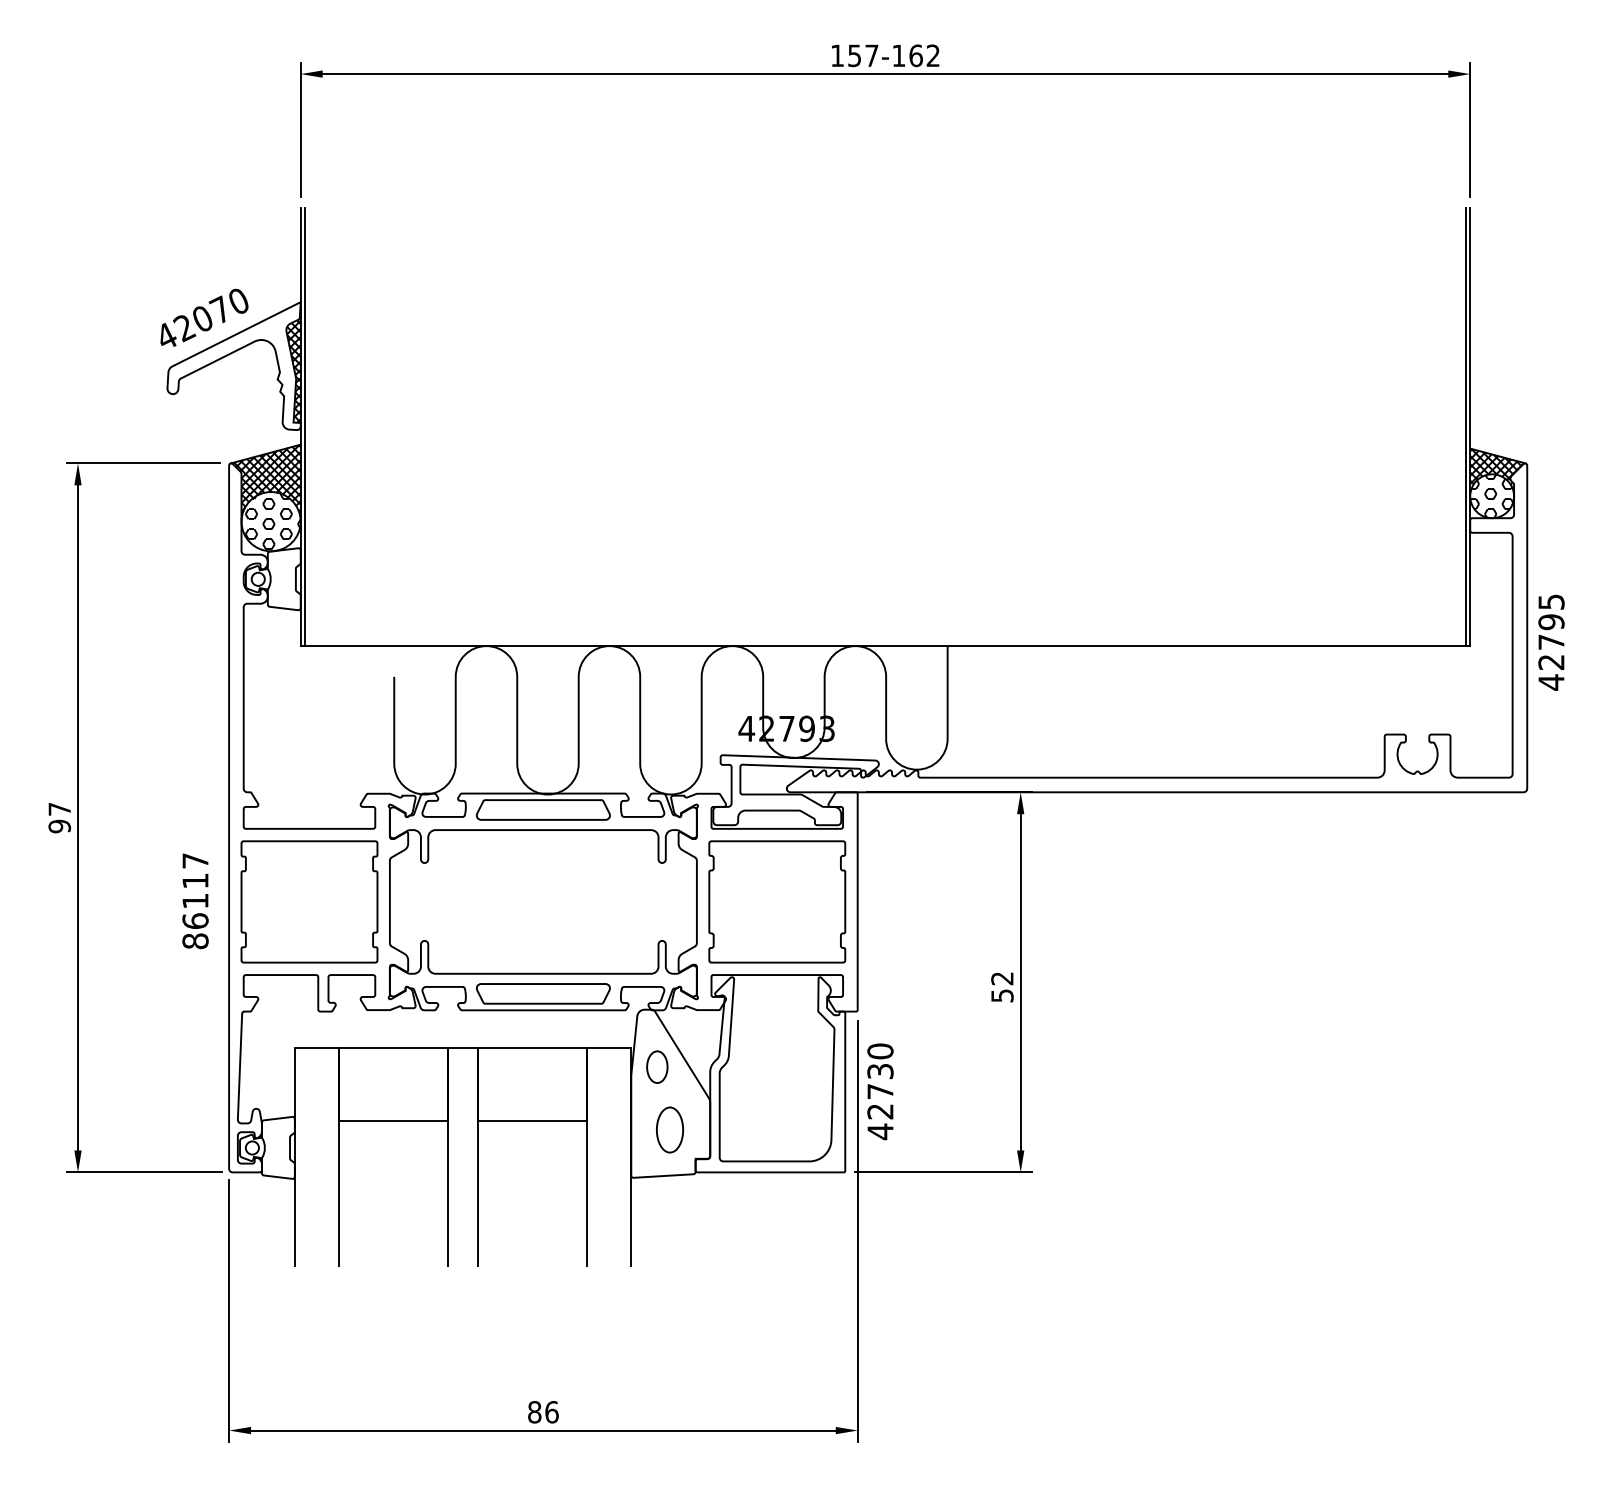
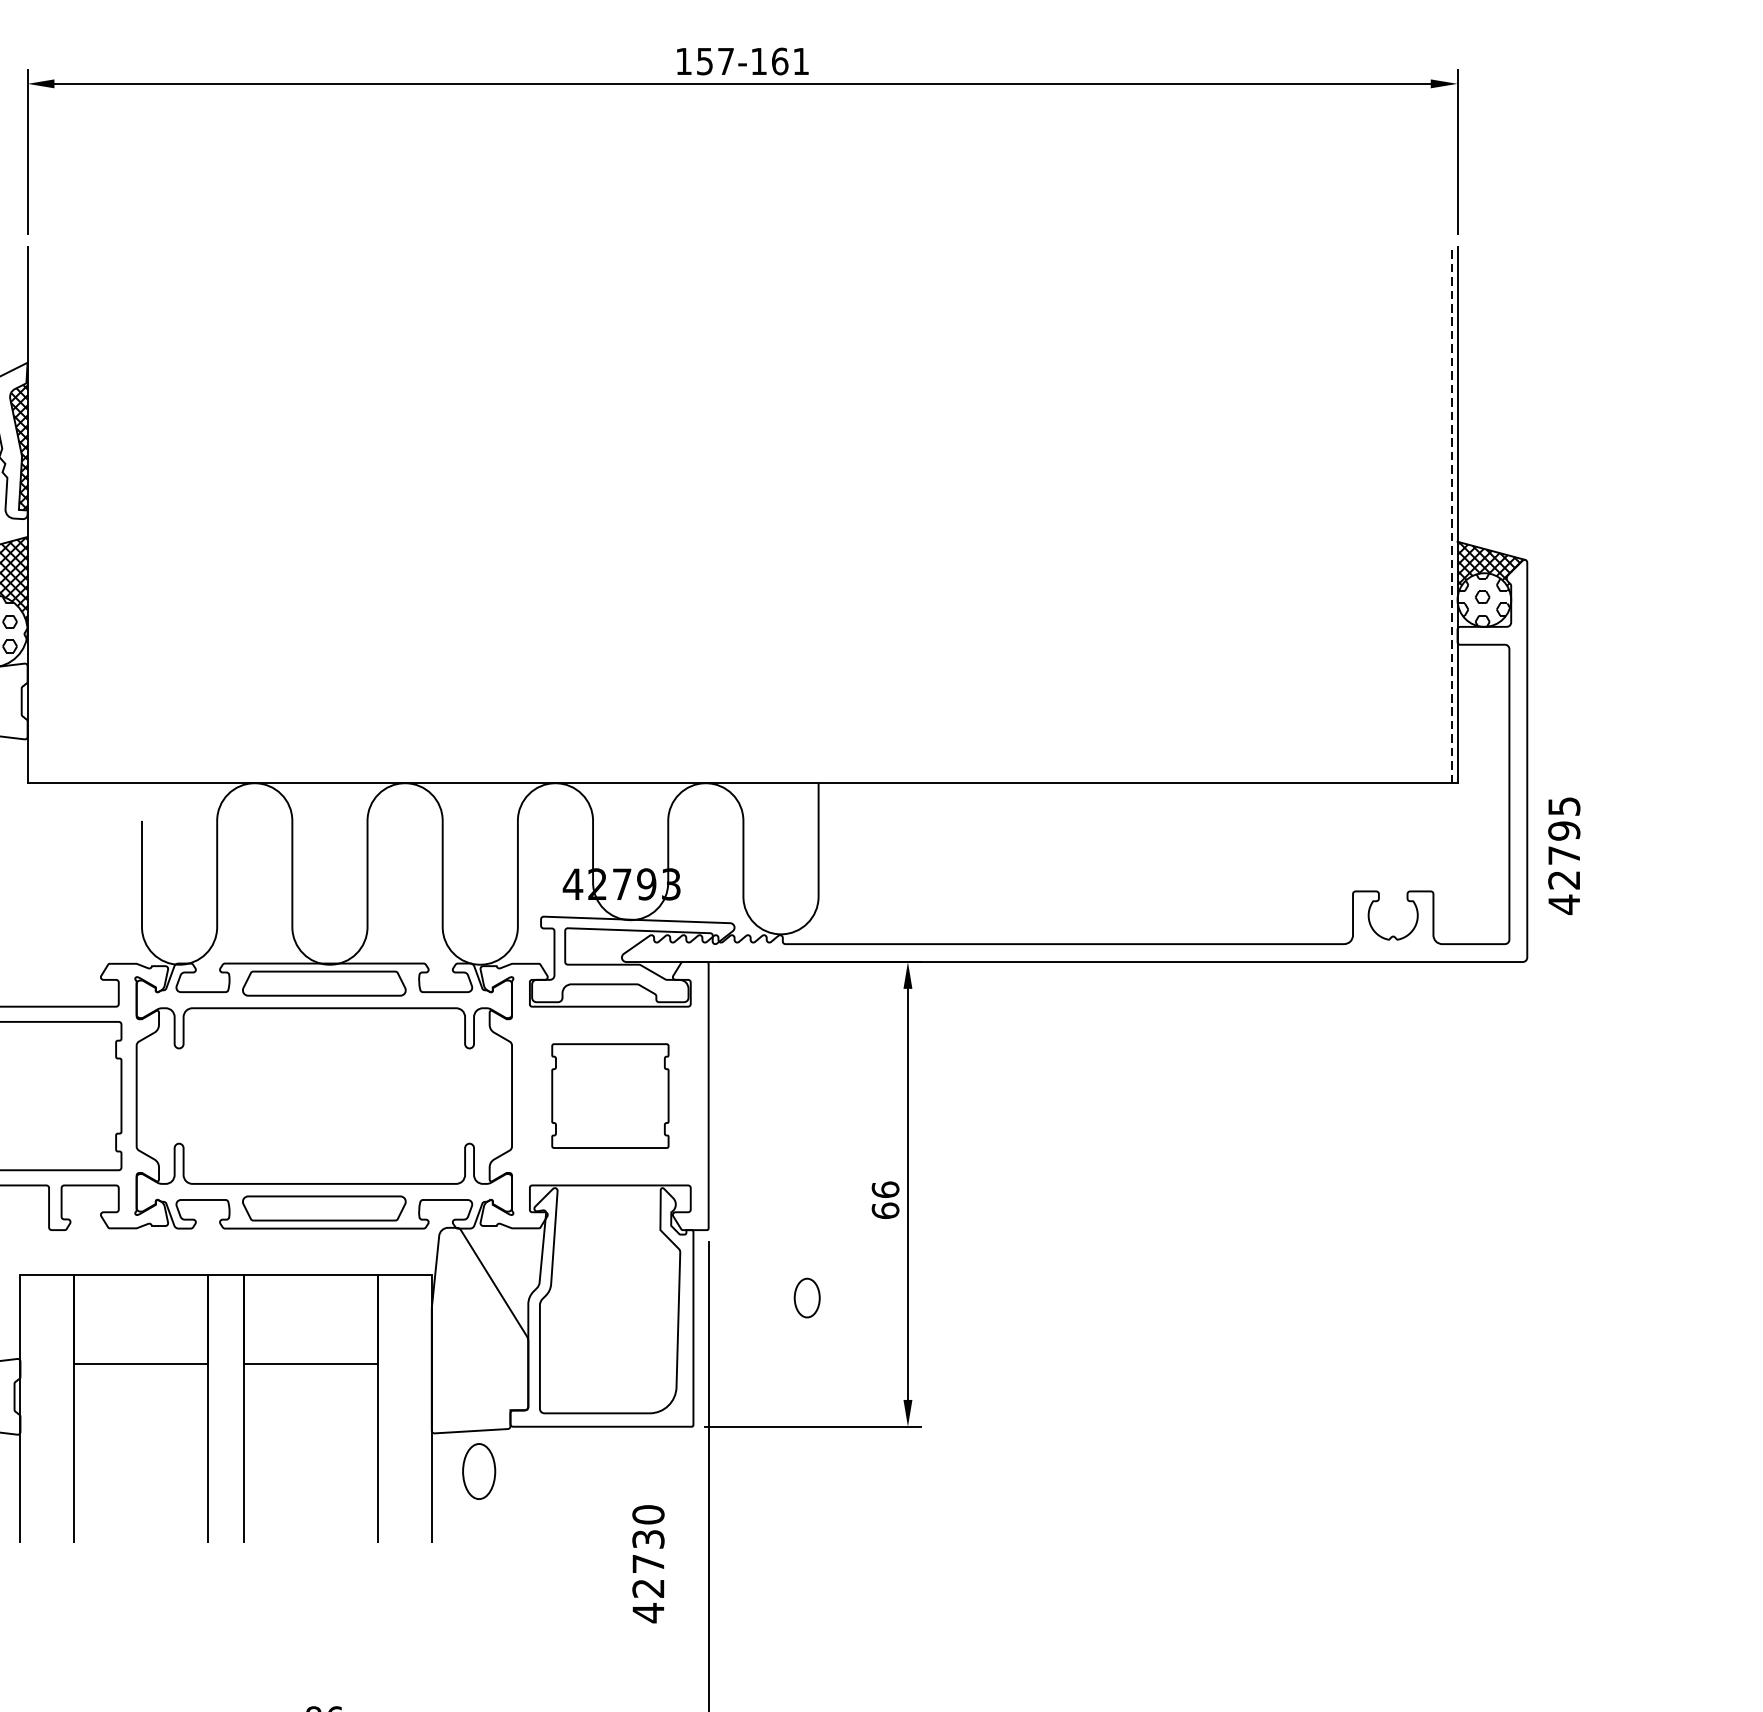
text: (932, 55) -> (800, 61), 157-162 -> 157-161
line: (305, 426) -> (33, 514), removed
line: (1465, 426) -> (1451, 514), solid -> dashed
text: (1551, 642) -> (1564, 855), moved
part: (777, 901) -> (610, 1095), size x0.7
text: (1002, 986) -> (885, 1199), 52 -> 66
part: (657, 1066) -> (807, 1297), moved
text: (880, 1091) -> (648, 1563), moved
part: (670, 1129) -> (479, 1470), moved

